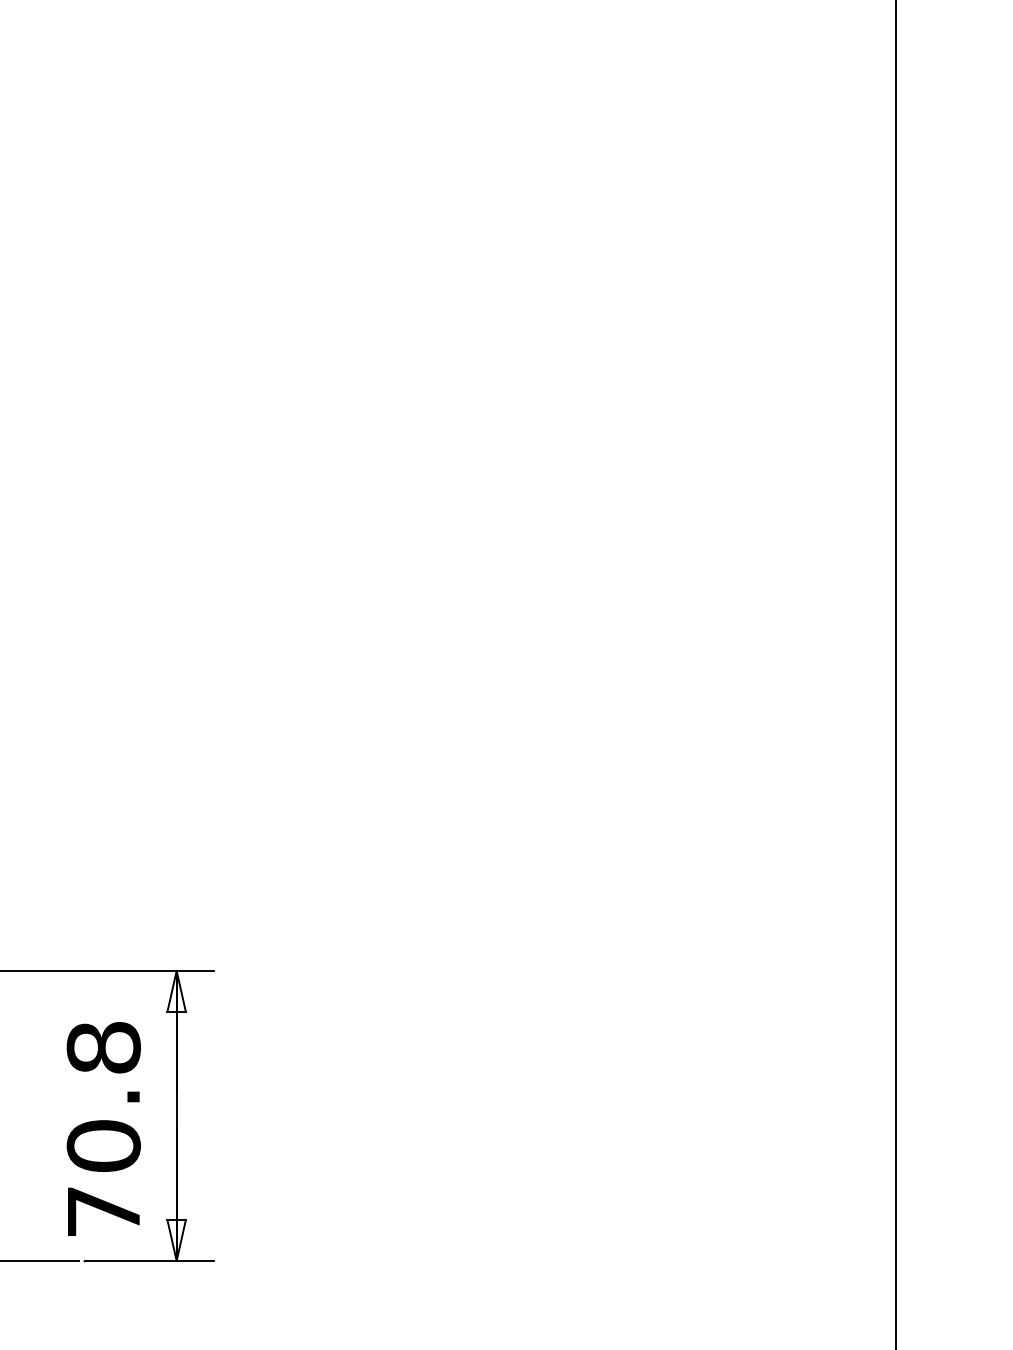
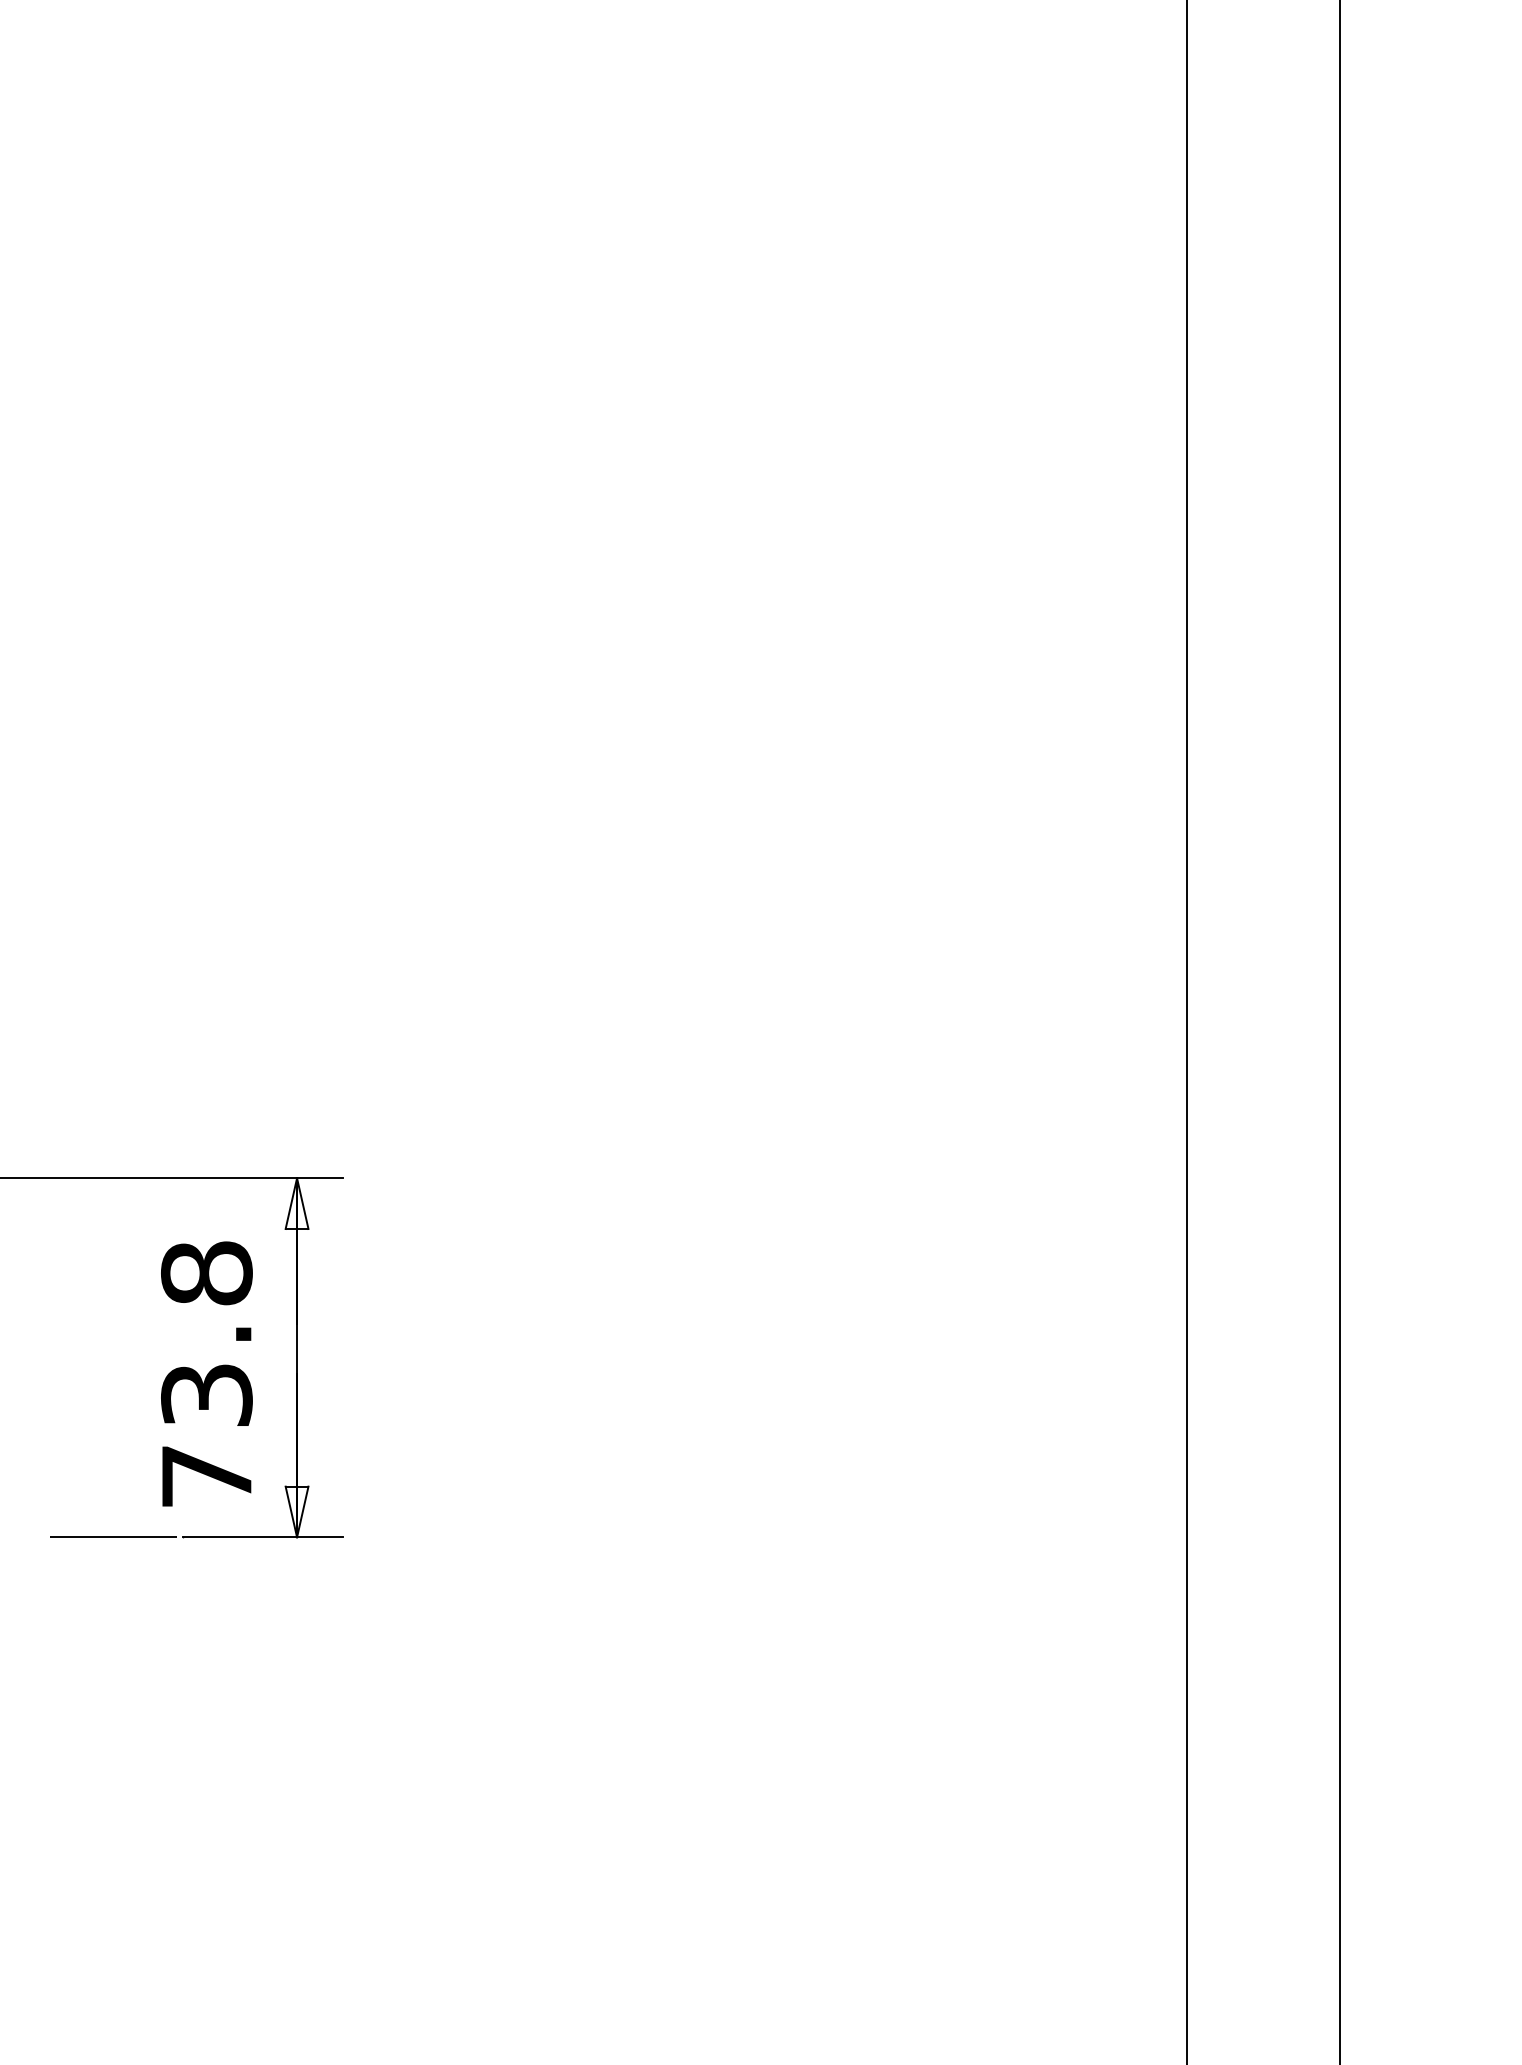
text: (103, 1146) -> (206, 1395), 70.8 -> 73.8

